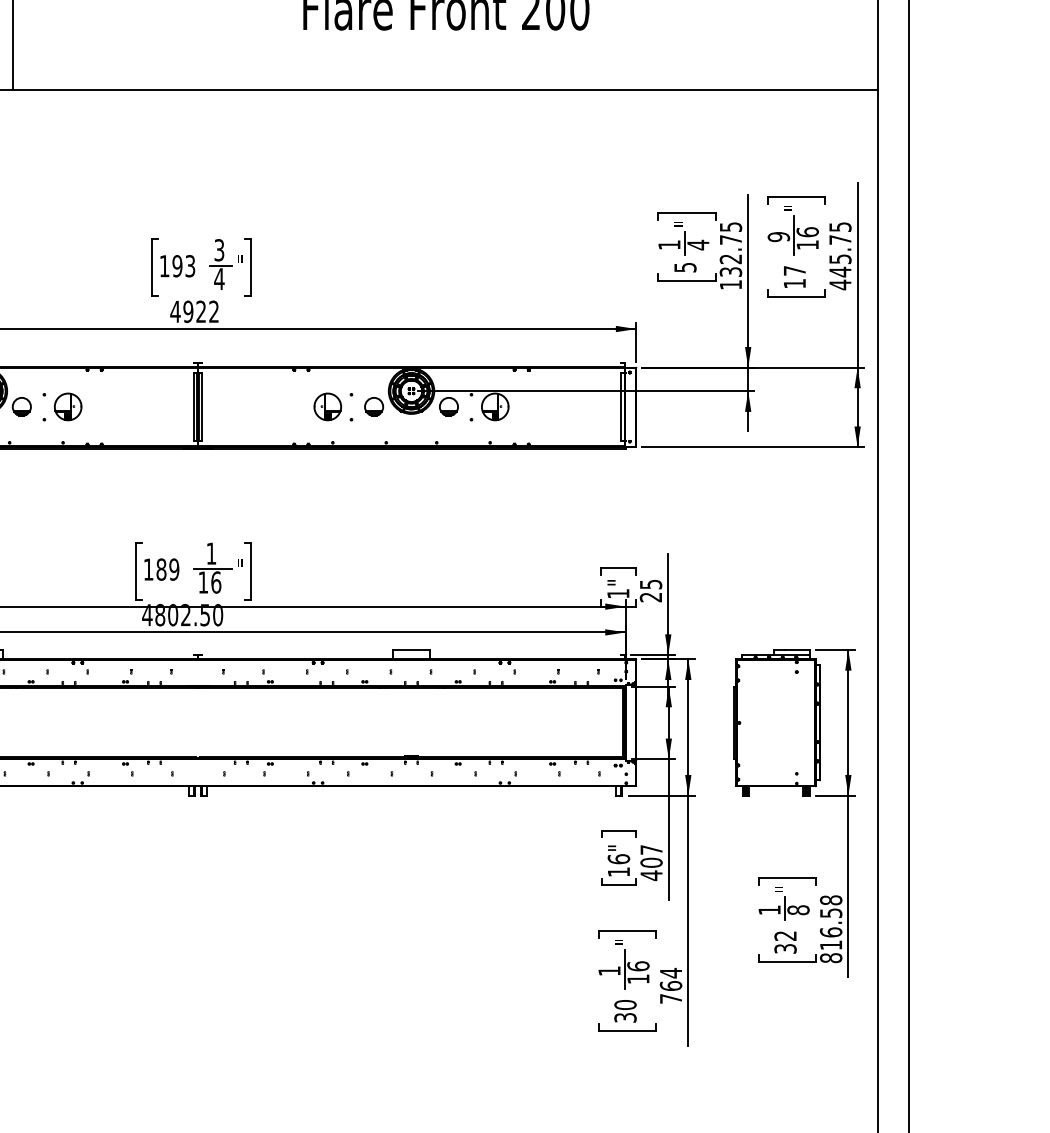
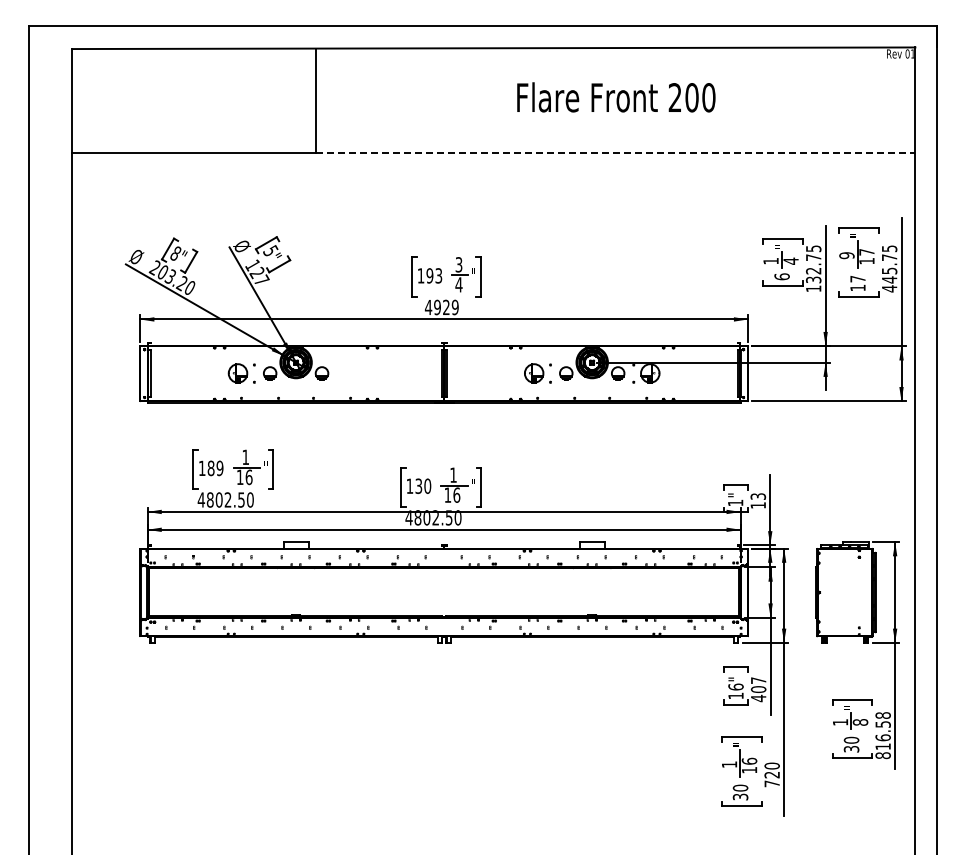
line: (445, 89) -> (615, 153), solid -> dashed
text: (807, 231) -> (866, 251), 16 -> 17
text: (684, 267) -> (781, 276), 5 -> 6
text: (212, 311) -> (454, 307), 4922 -> 4929
part: (62, 406) -> (350, 373), removed
text: (168, 568) -> (423, 485), 189 -> 130
text: (649, 590) -> (757, 500), 25 -> 13
text: (785, 934) -> (851, 739), 32 -> 30
text: (670, 979) -> (771, 770), 764 -> 720

